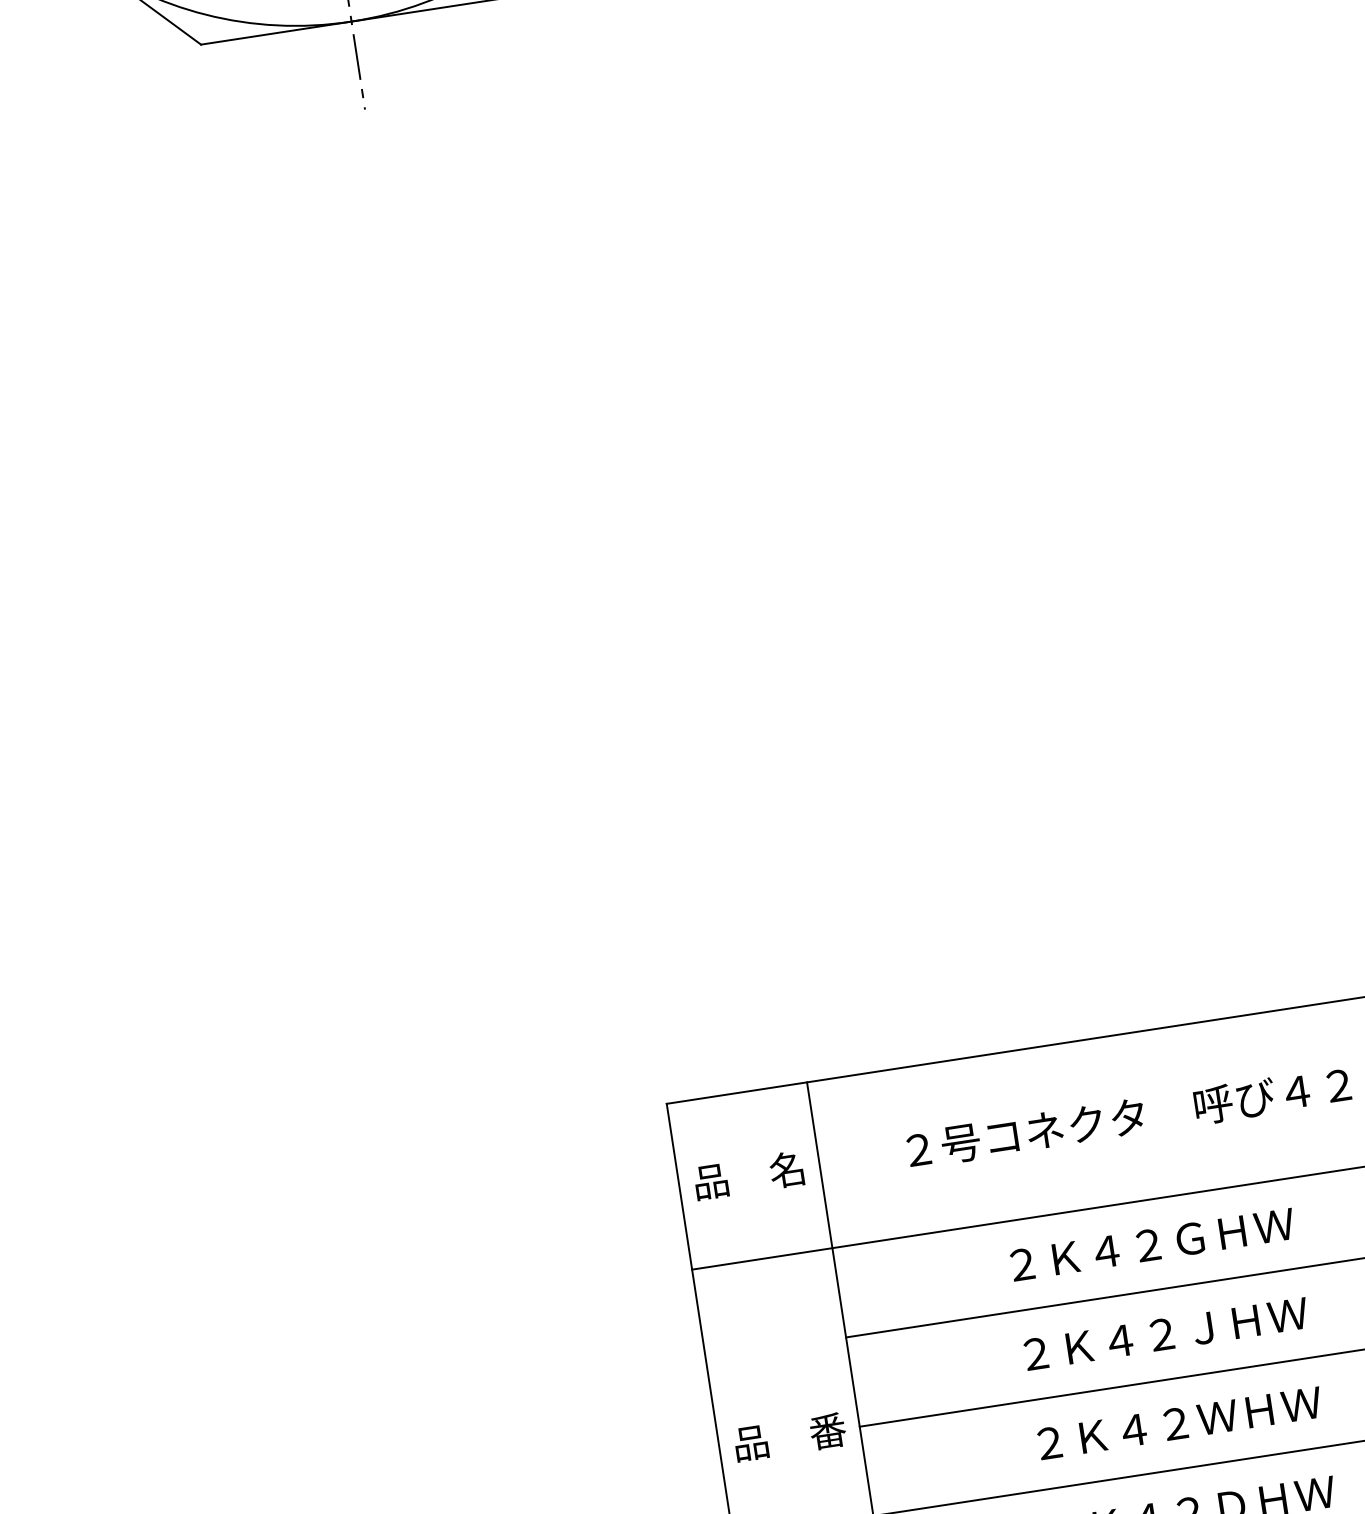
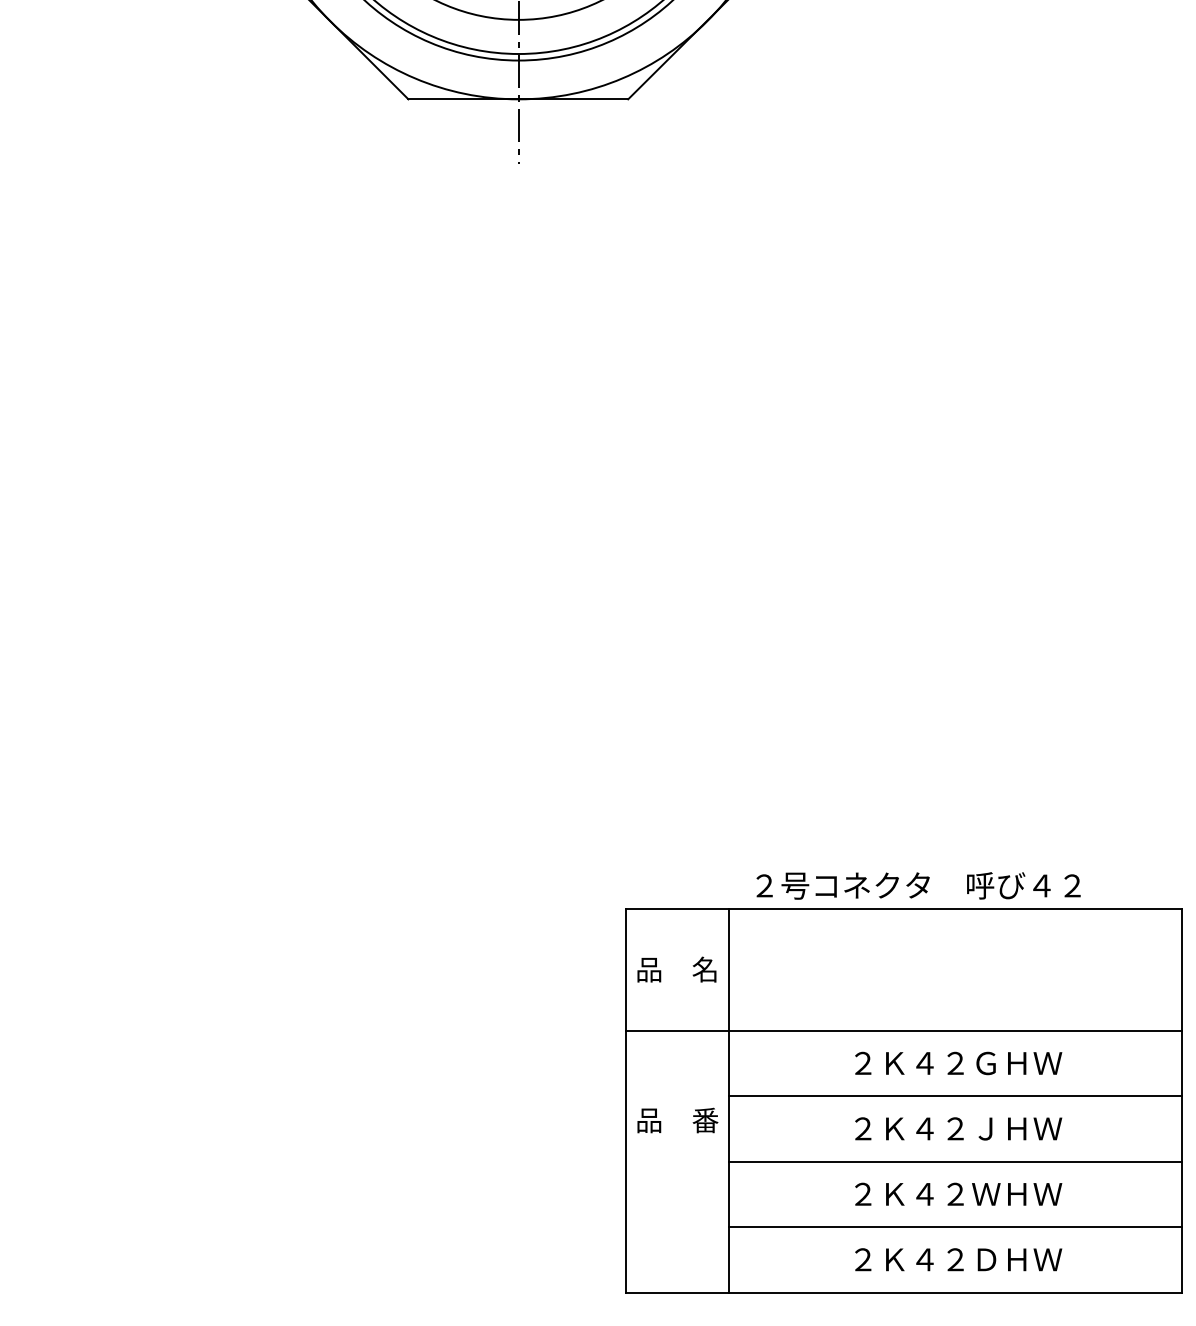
text: (1128, 1117) -> (918, 885), moved
text: (789, 1437) -> (677, 1120), moved

